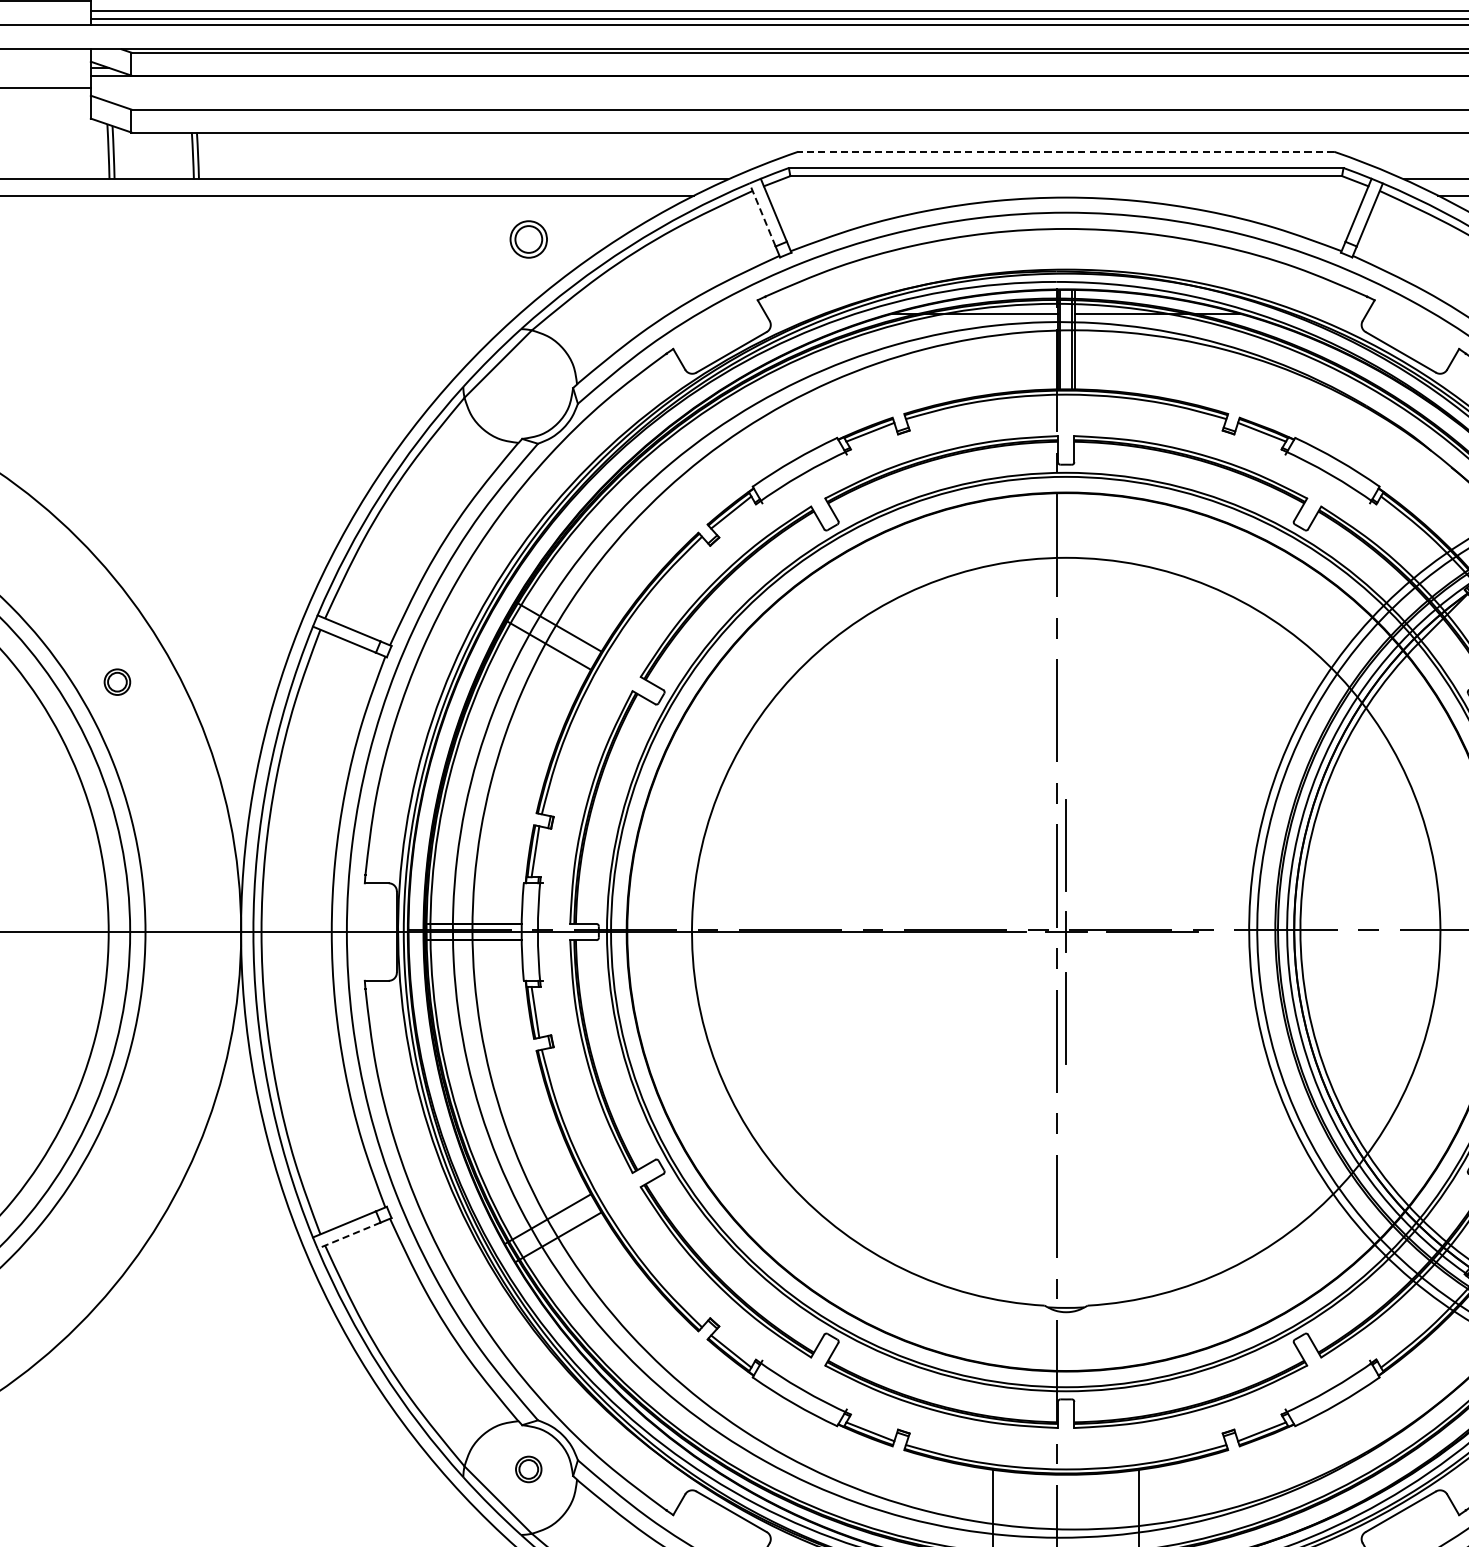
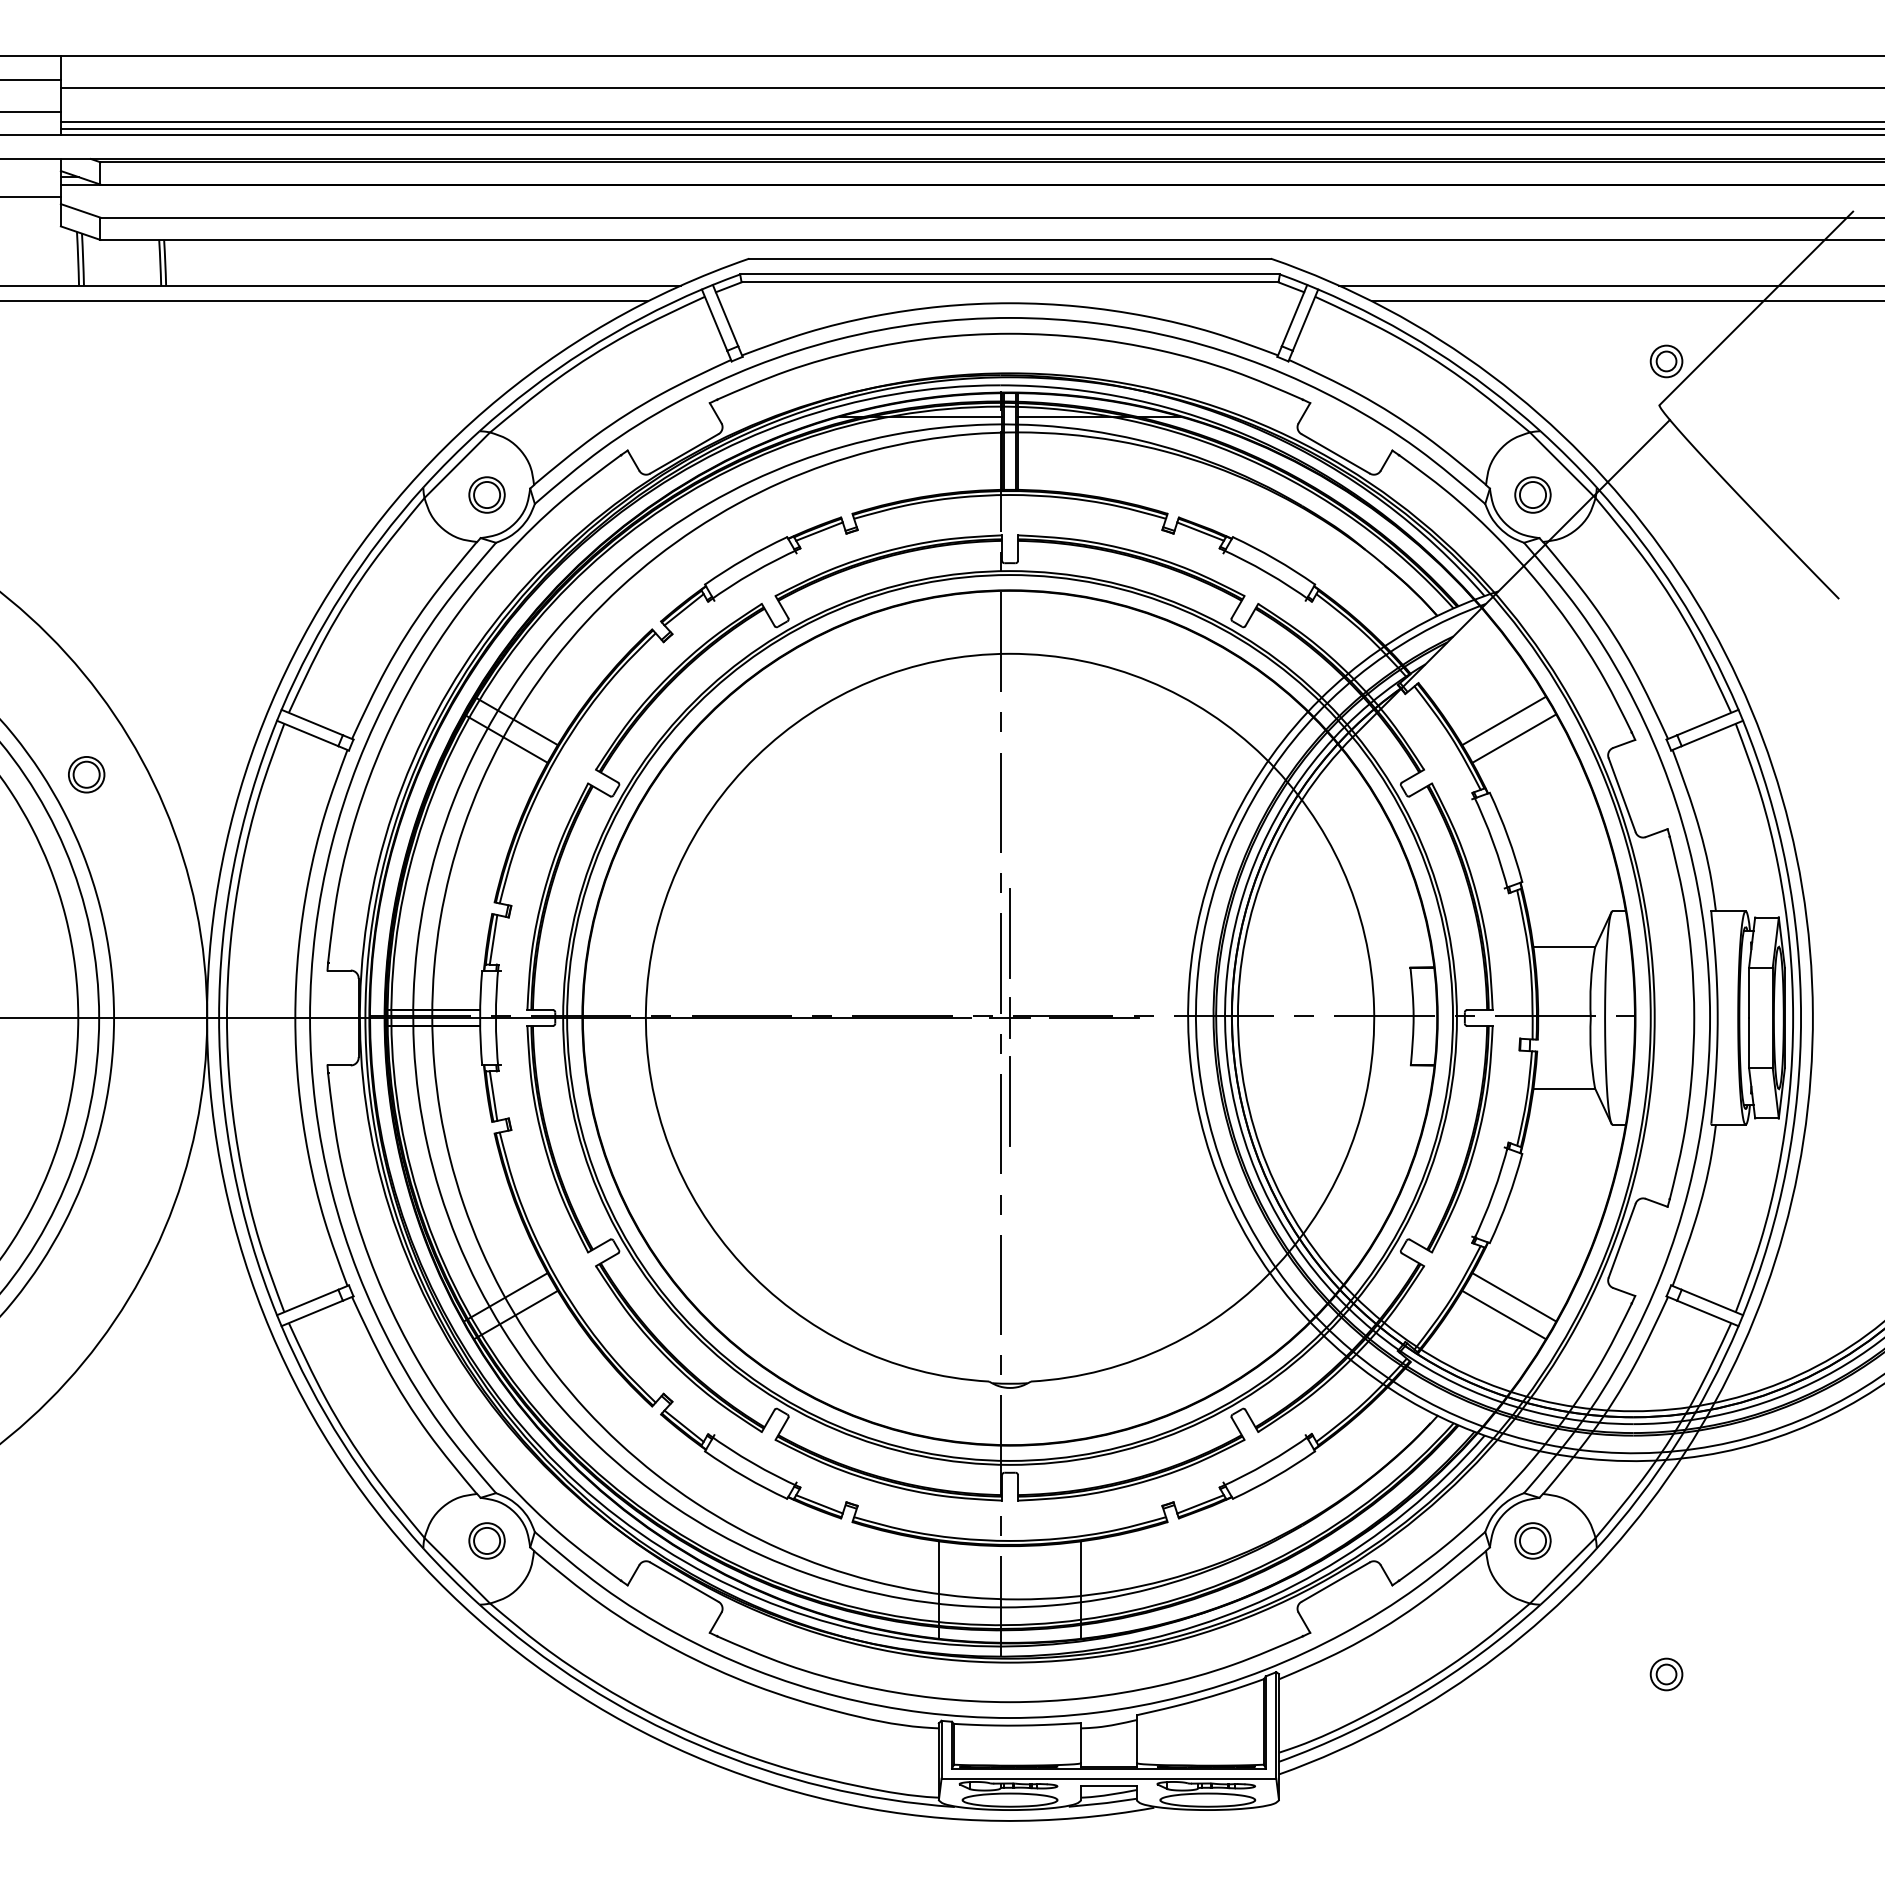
line: (1066, 151) -> (1010, 258), dashed -> solid
line: (762, 214) -> (714, 319), dashed -> solid
part: (528, 238) -> (486, 494), moved
part: (117, 681) -> (86, 774), size x1.43
line: (348, 1235) -> (311, 1313), dashed -> solid
part: (528, 1468) -> (486, 1540), size x1.43

